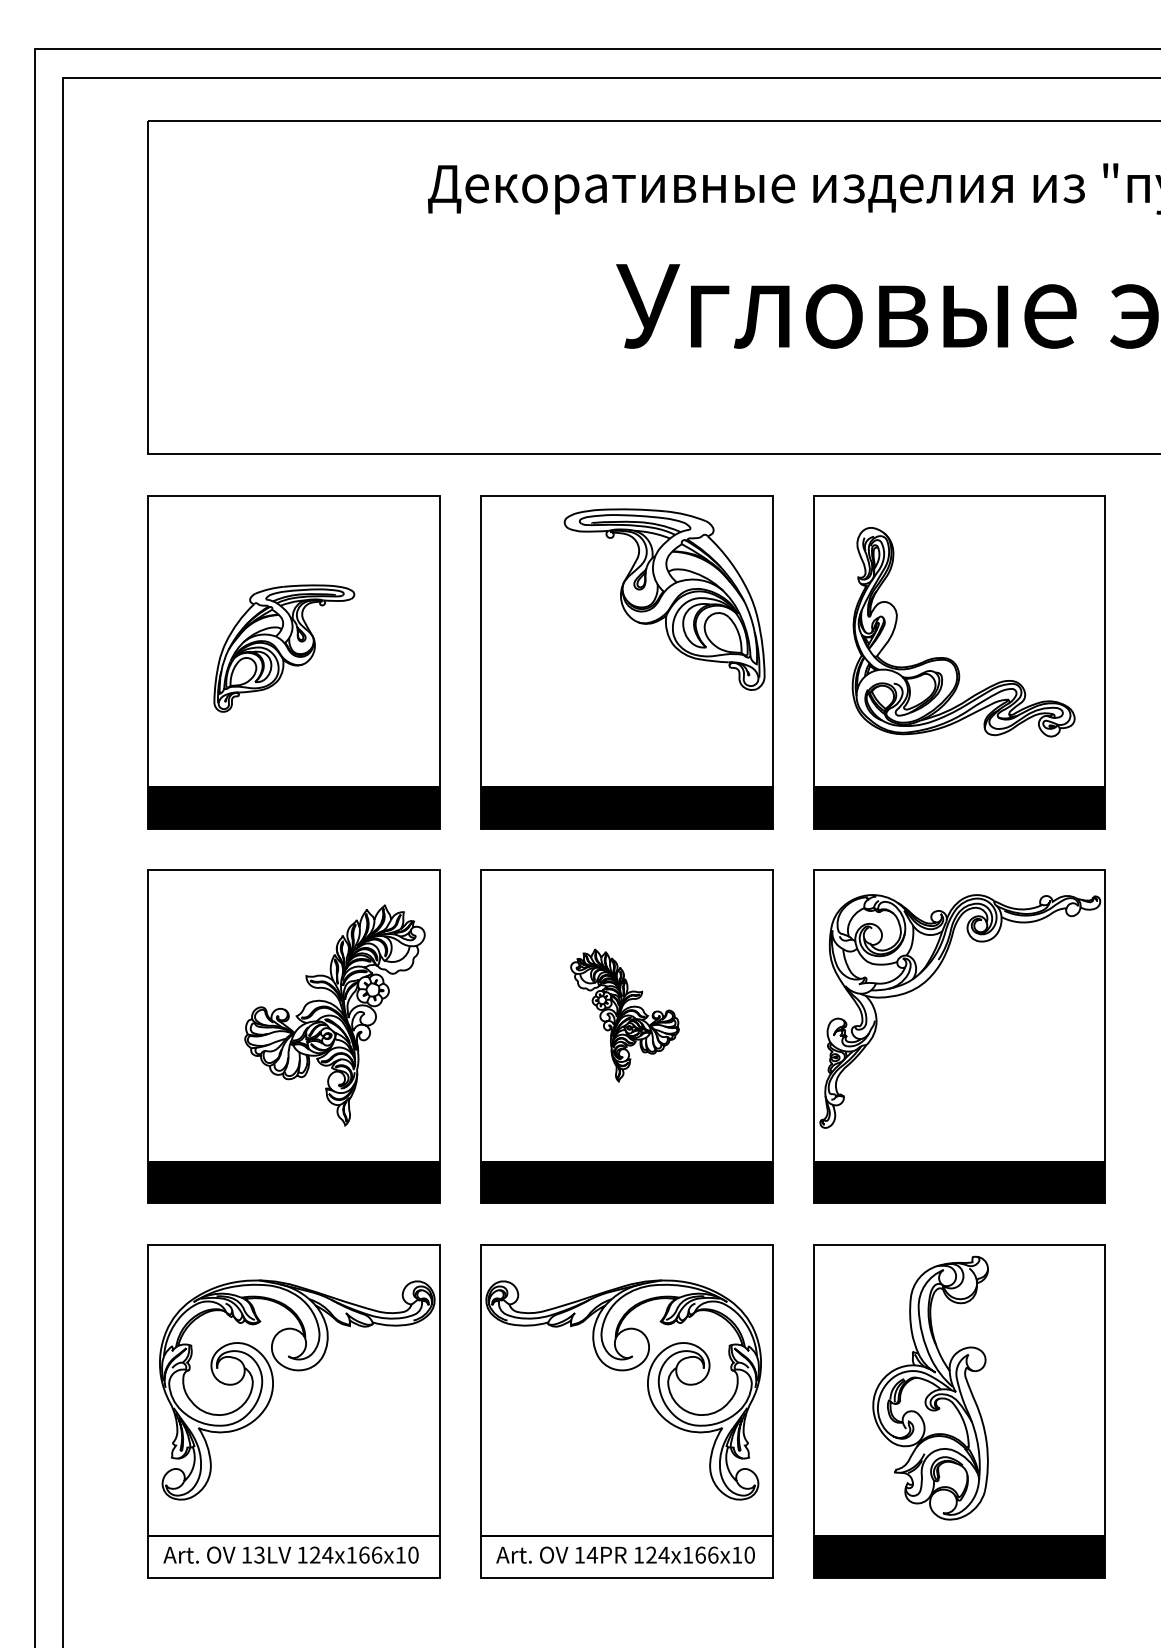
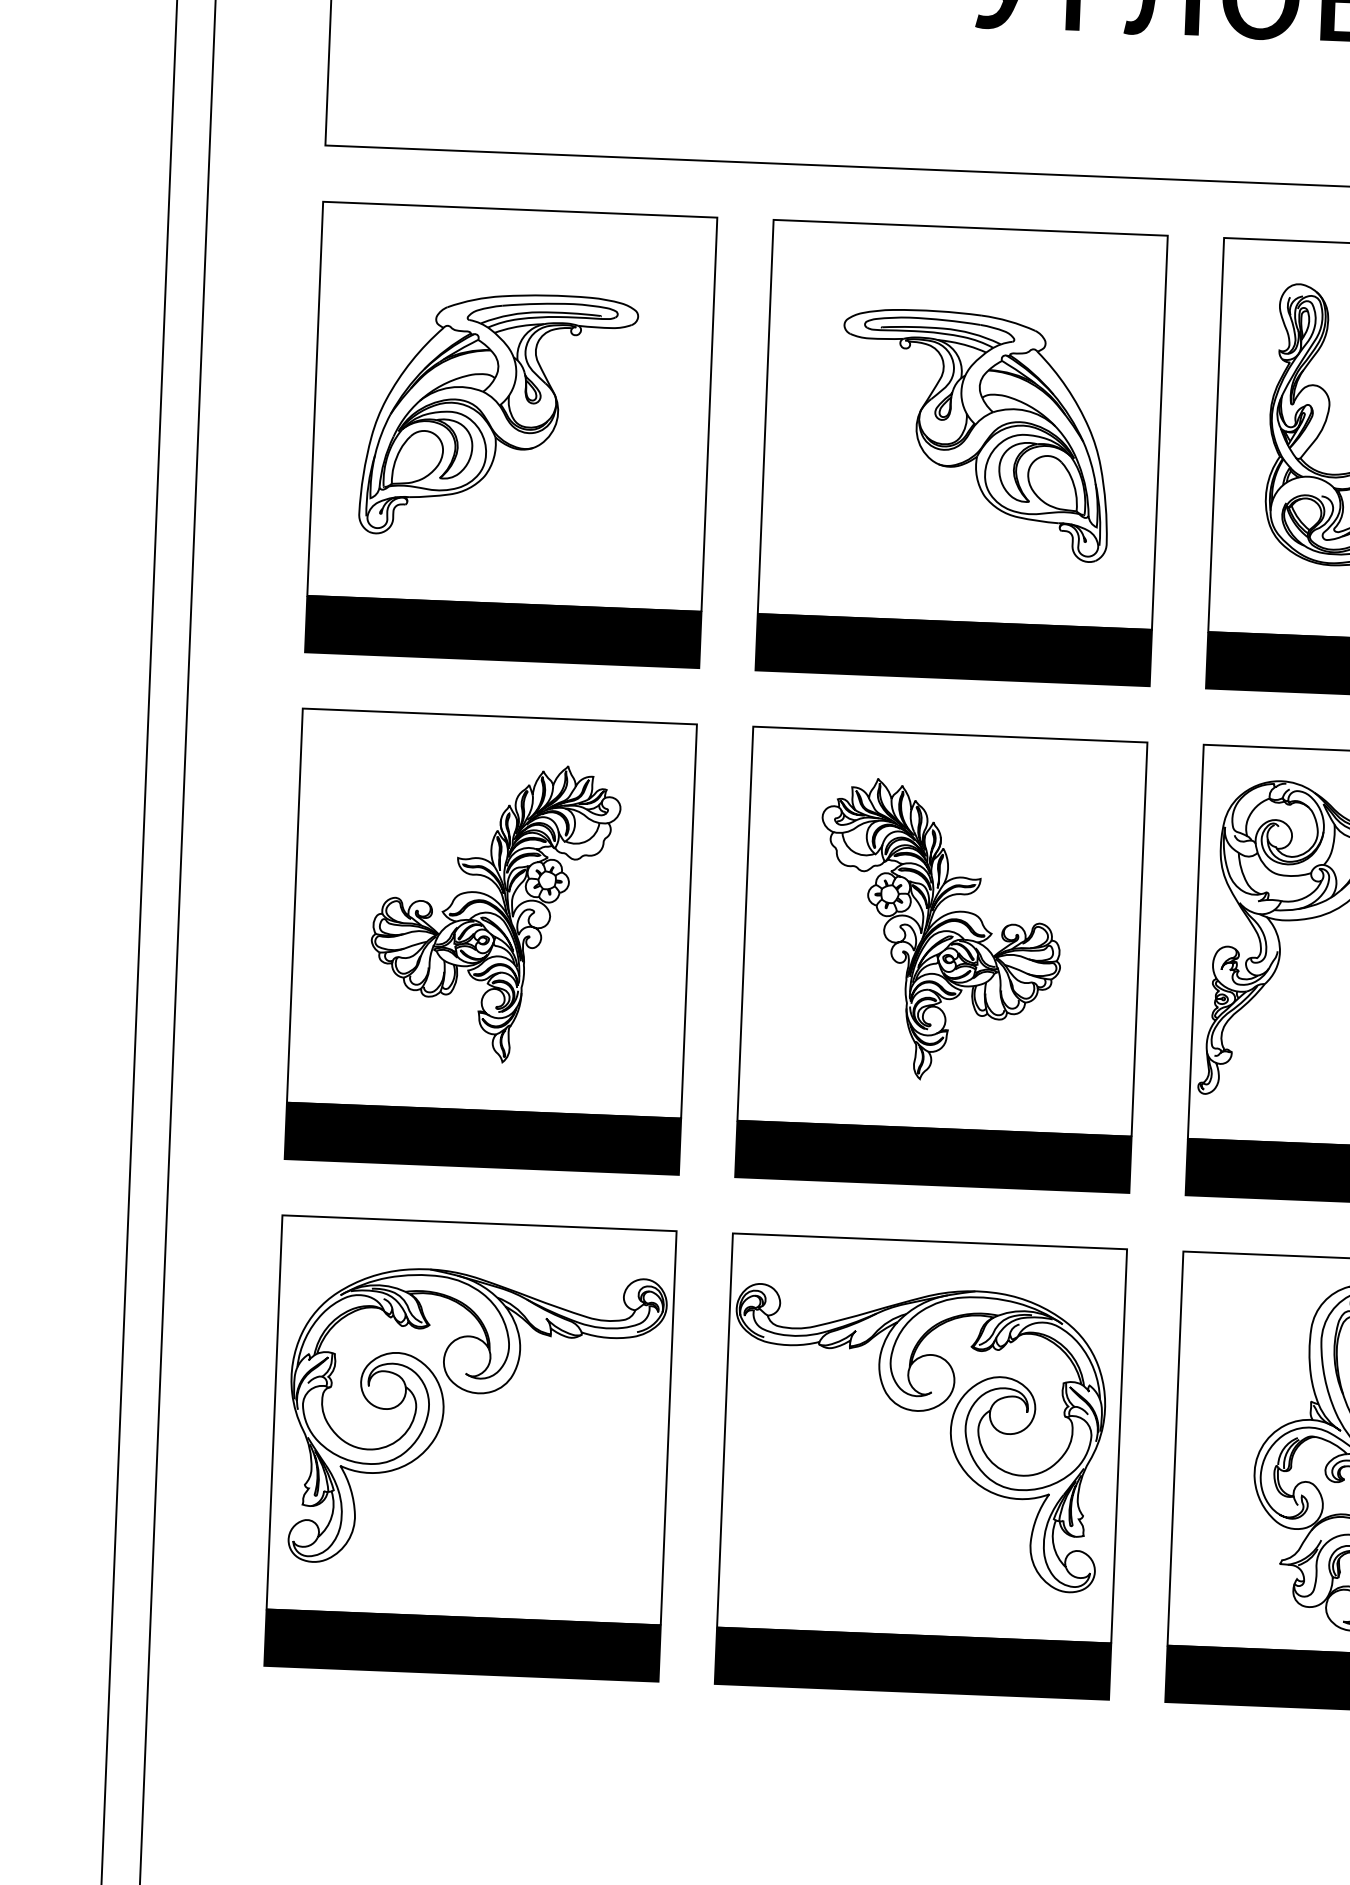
part: (664, 599) -> (975, 434), moved
part: (284, 648) -> (498, 415), size x1.43
part: (334, 1015) -> (493, 912), moved
part: (624, 1015) -> (939, 930), size x1.67
fill: (293, 1556) -> (461, 1644), added
fill: (626, 1556) -> (912, 1663), added

